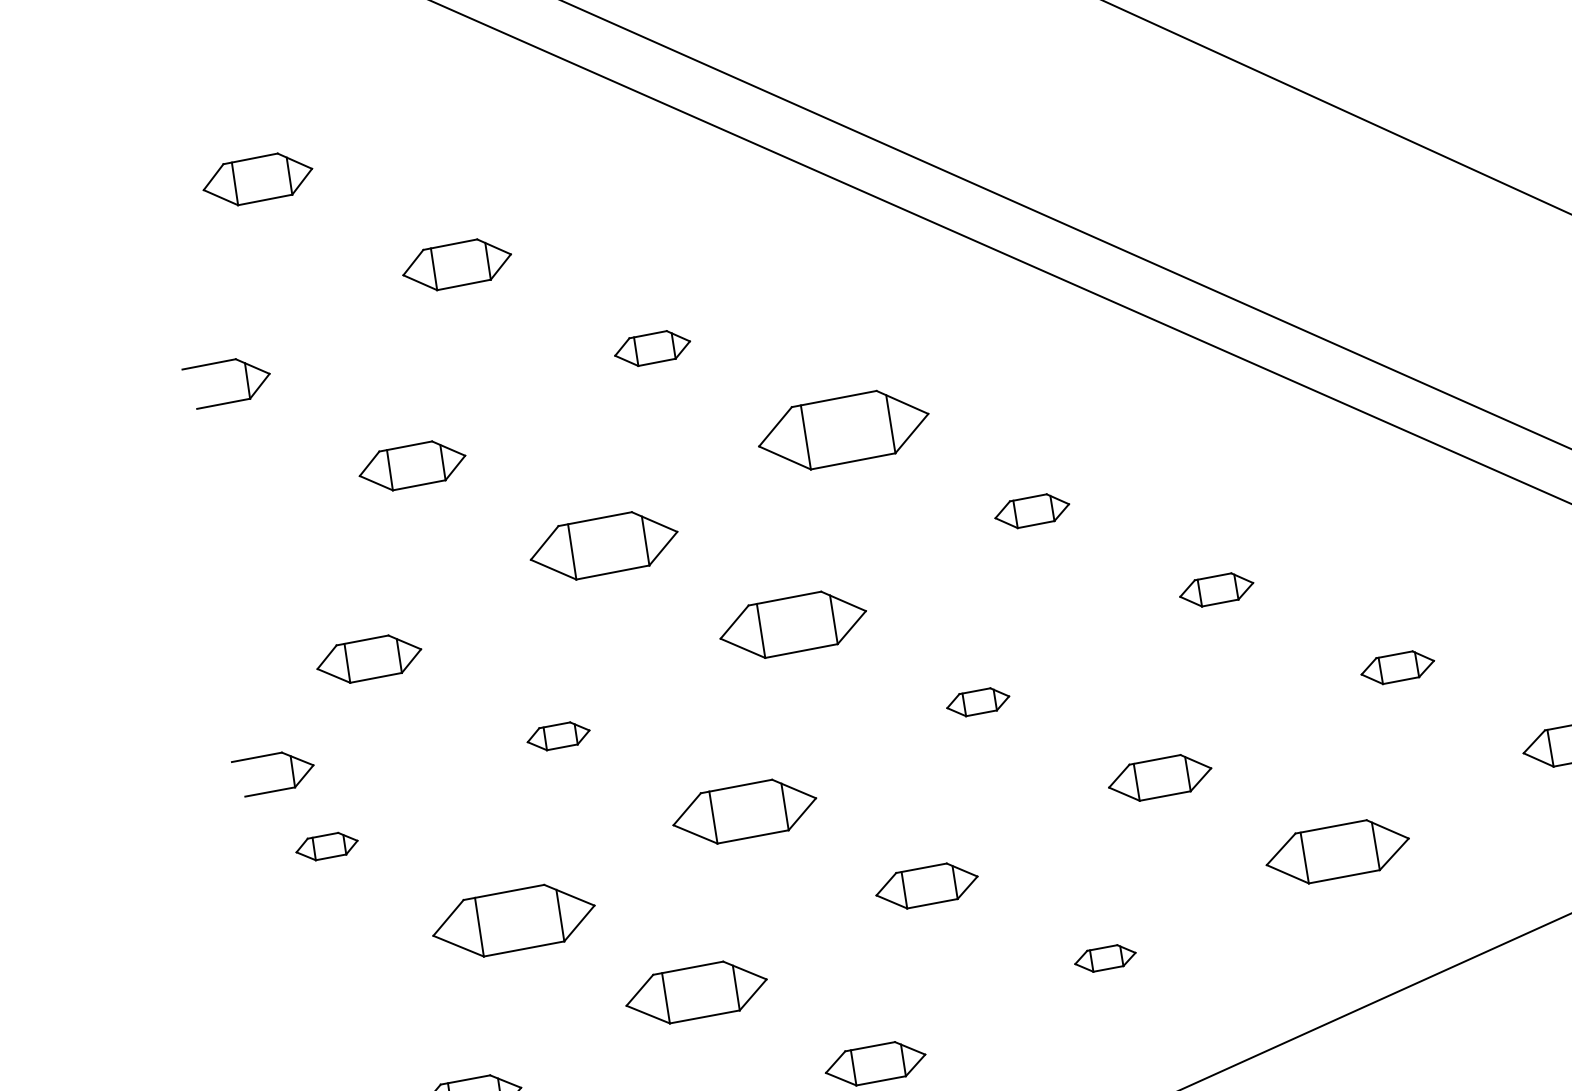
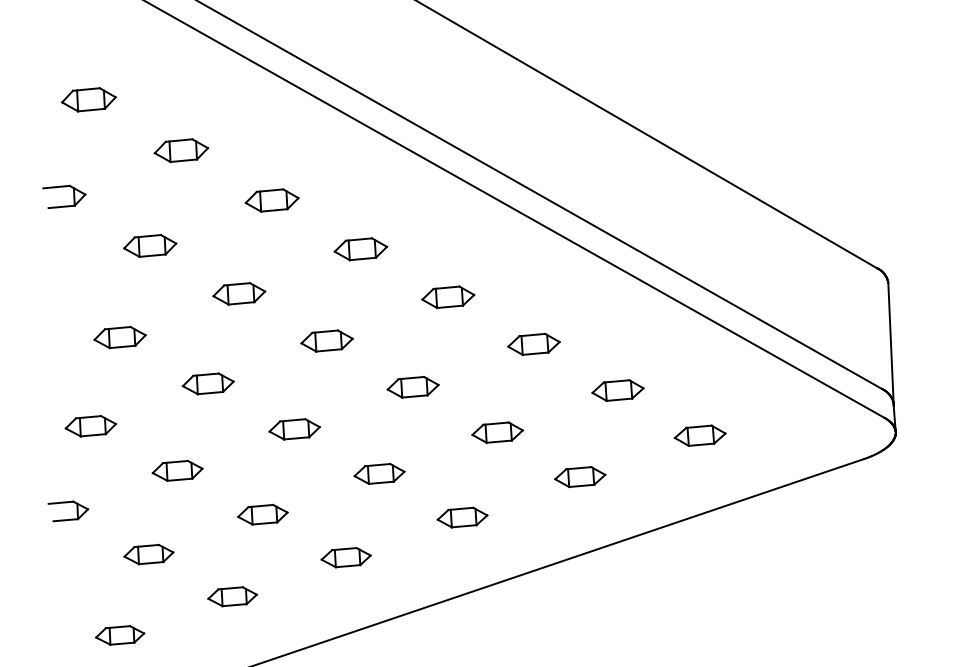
part: (651, 348) -> (271, 200), size x1.43
part: (843, 430) -> (360, 249), size x0.62
part: (1032, 511) -> (448, 297), size x1.43
part: (604, 545) -> (239, 293), size x0.71
part: (1215, 588) -> (533, 343), size x1.43
part: (791, 623) -> (326, 340), size x0.71
part: (1396, 667) -> (617, 390), size x1.43
part: (977, 702) -> (412, 387), size x1.67
part: (557, 735) -> (207, 383), size x1.67
part: (279, 787) -> (70, 518), moved
part: (744, 812) -> (294, 429), size x0.71
part: (326, 846) -> (90, 426), size x1.67
part: (1338, 852) -> (580, 477), size x0.71
part: (513, 919) -> (177, 470), size x0.62
part: (1105, 958) -> (462, 517), size x1.67
part: (695, 992) -> (262, 514), size x0.71

